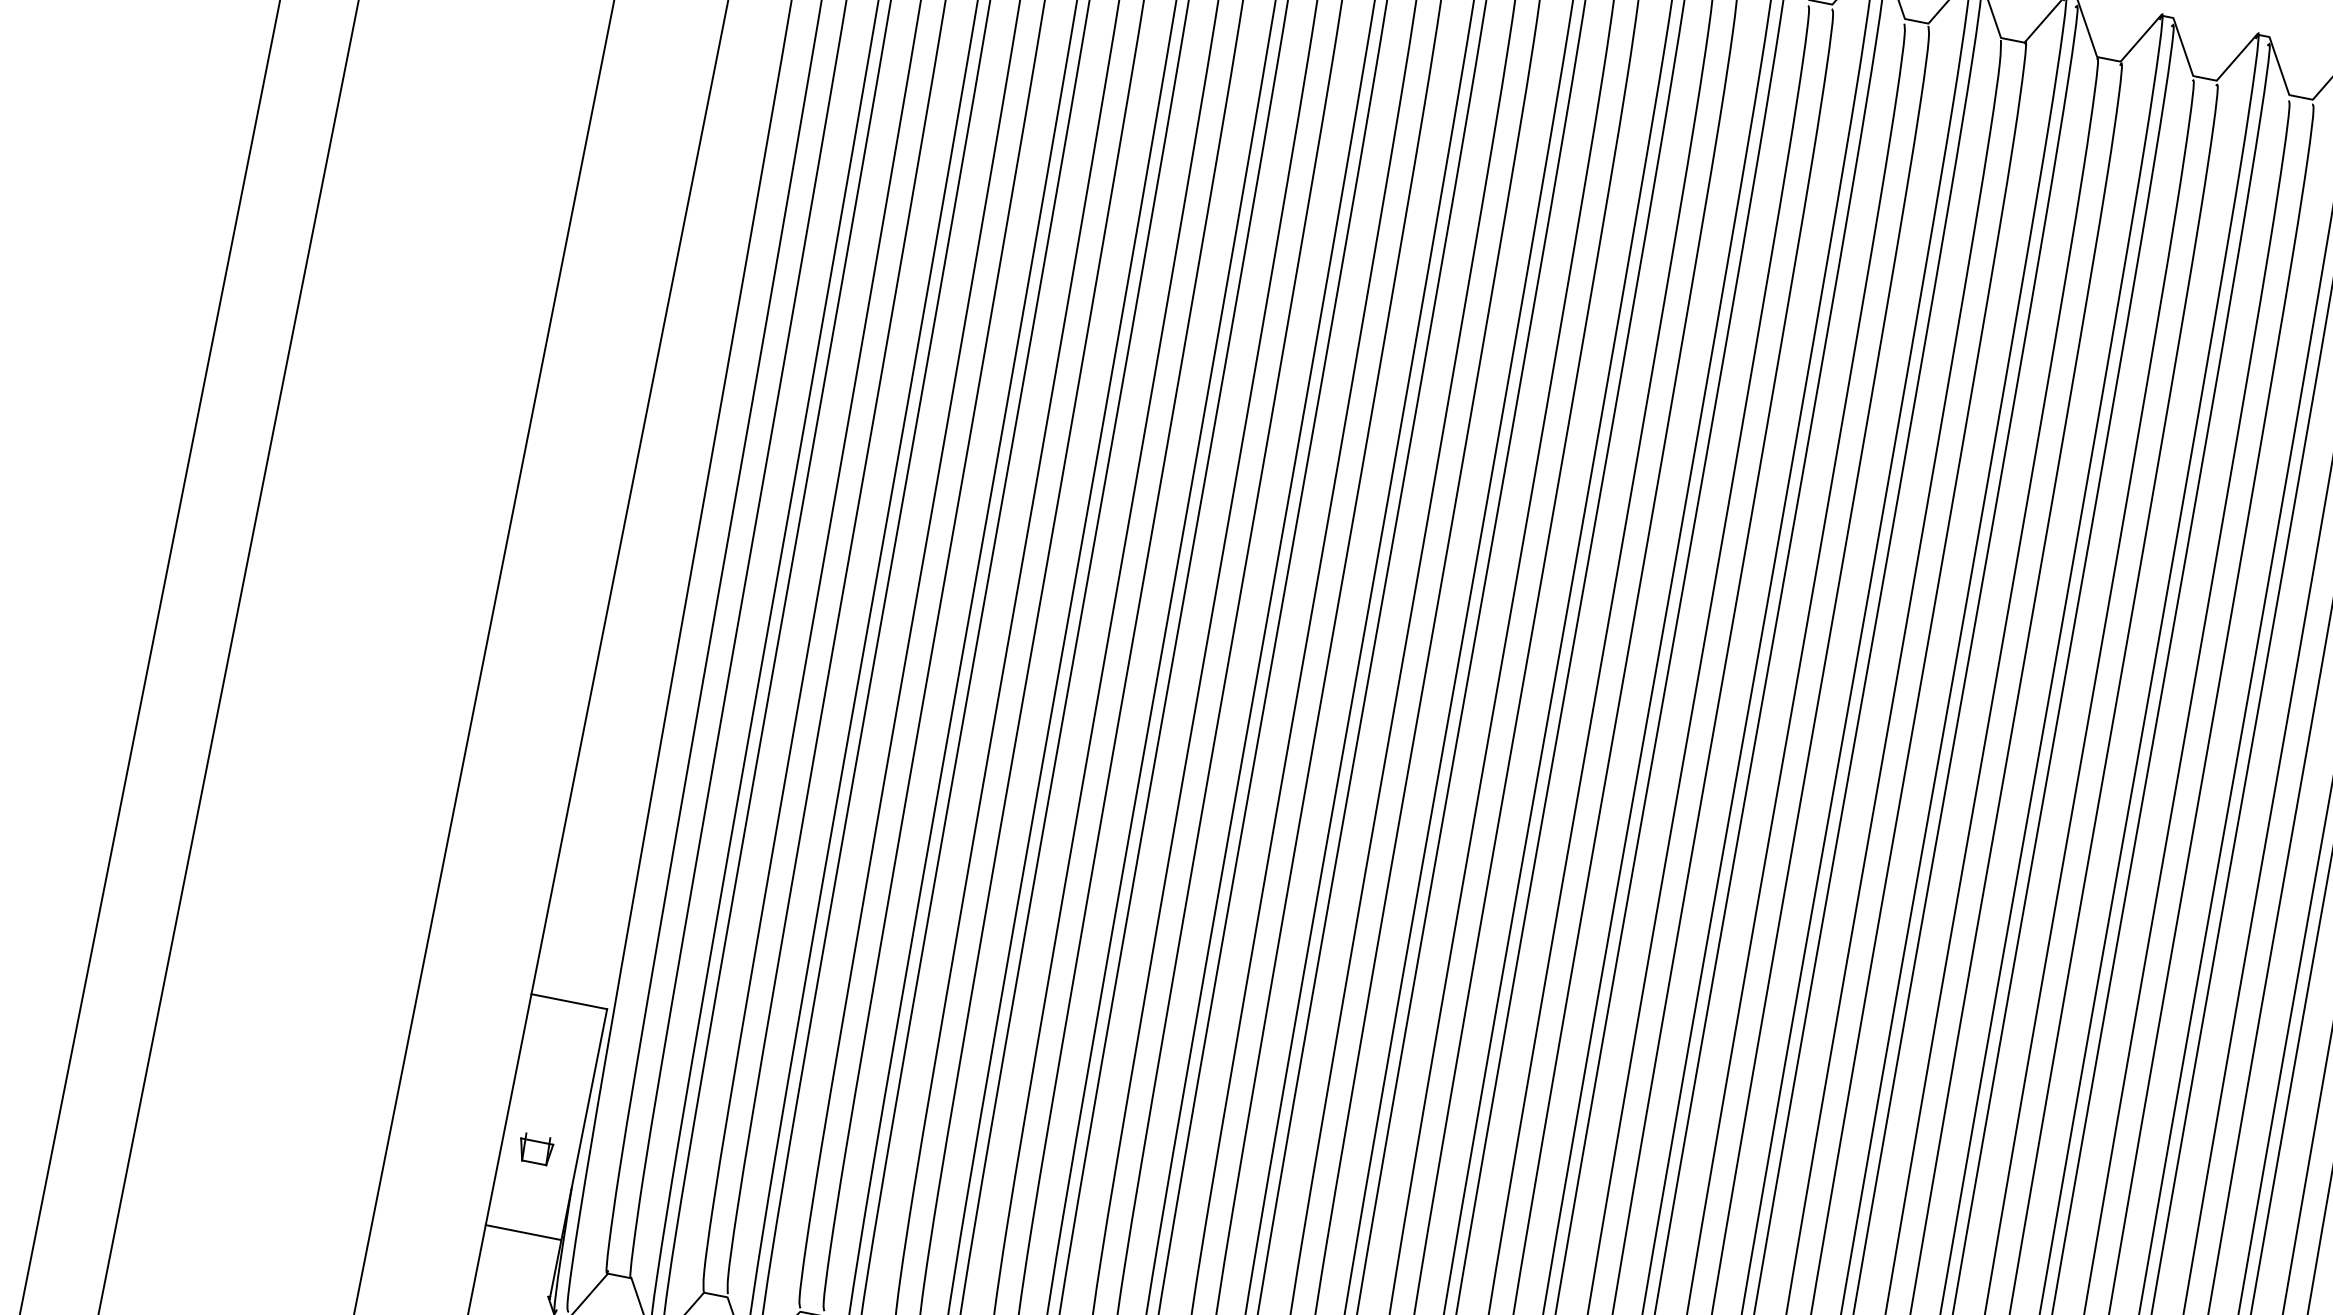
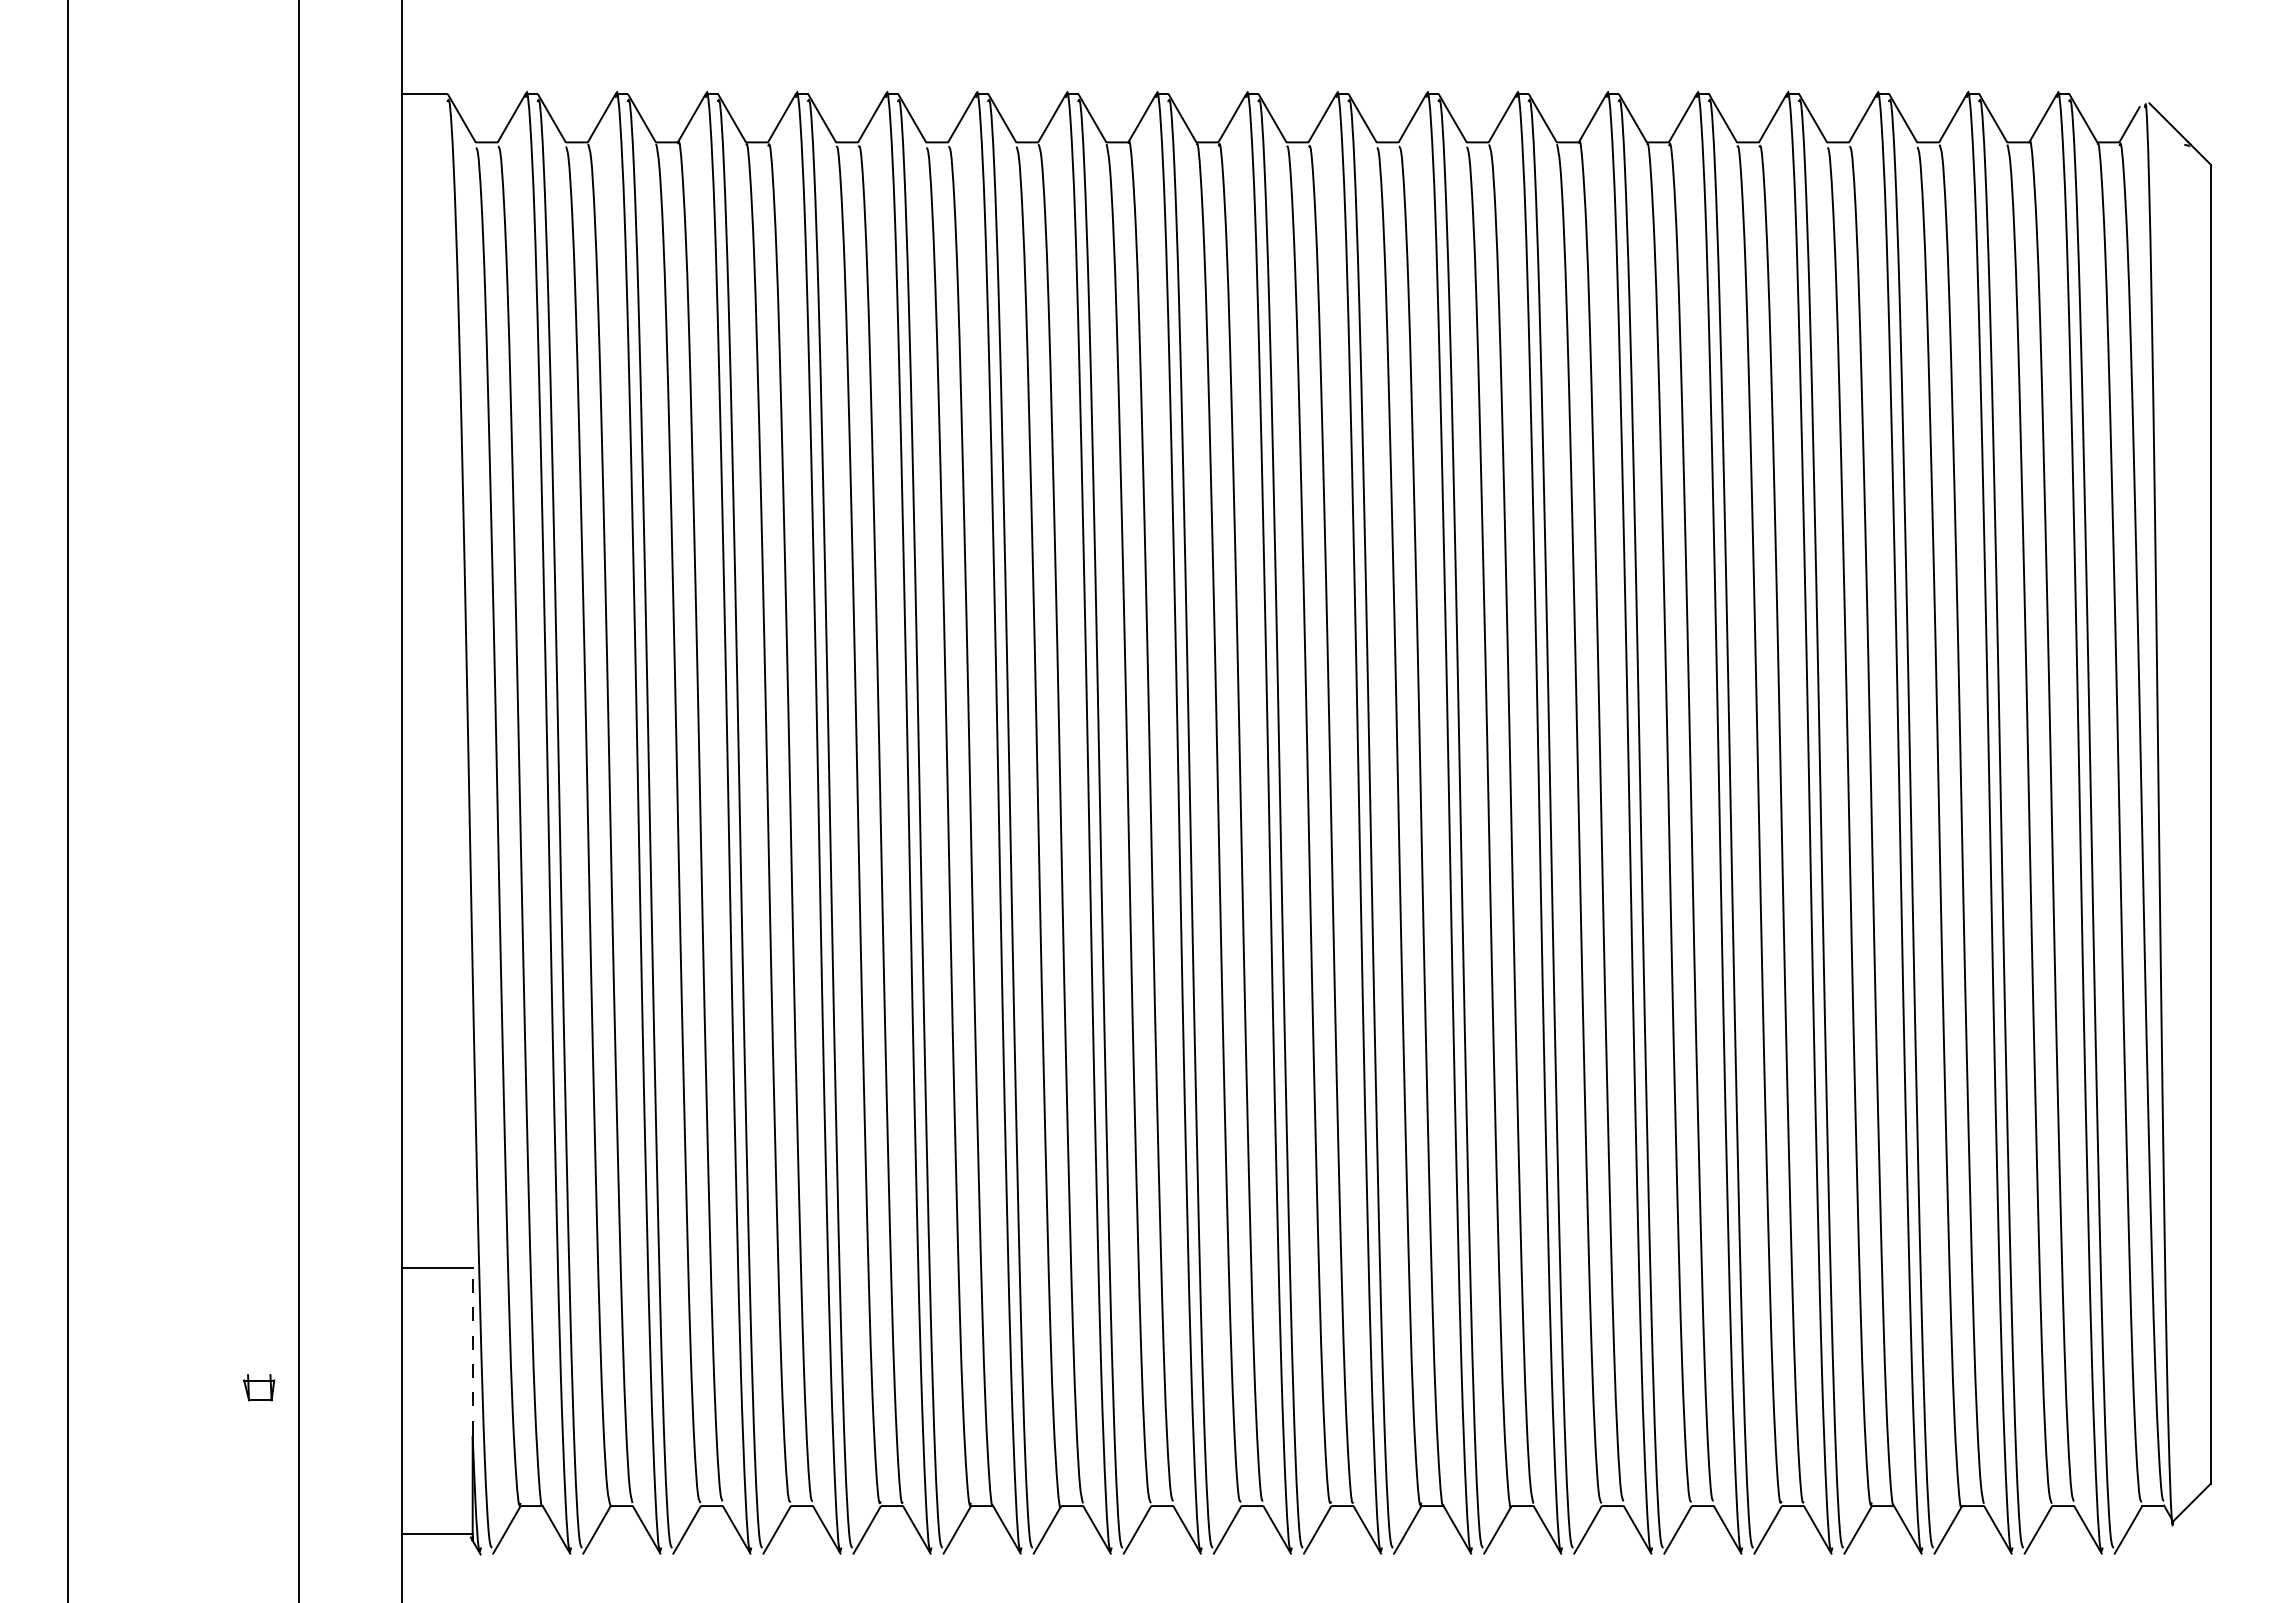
line: (589, 1098) -> (472, 1351), solid -> dashed
part: (536, 1149) -> (259, 1387), moved
line: (522, 1232) -> (436, 1534), moved

